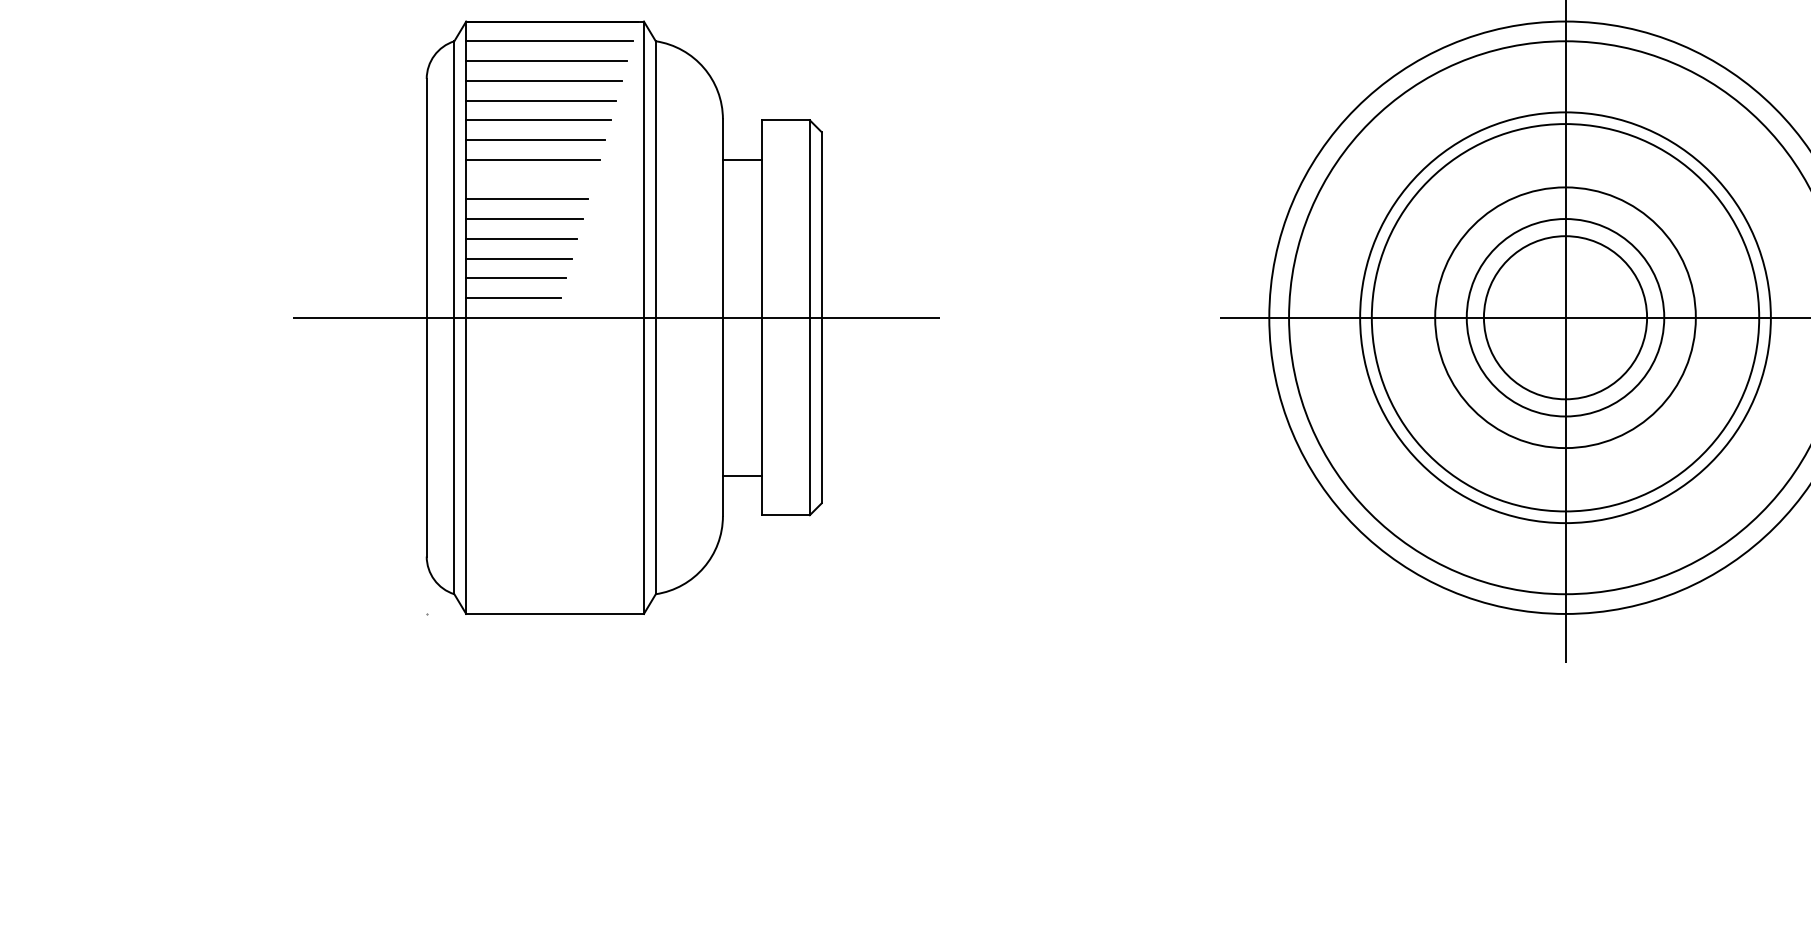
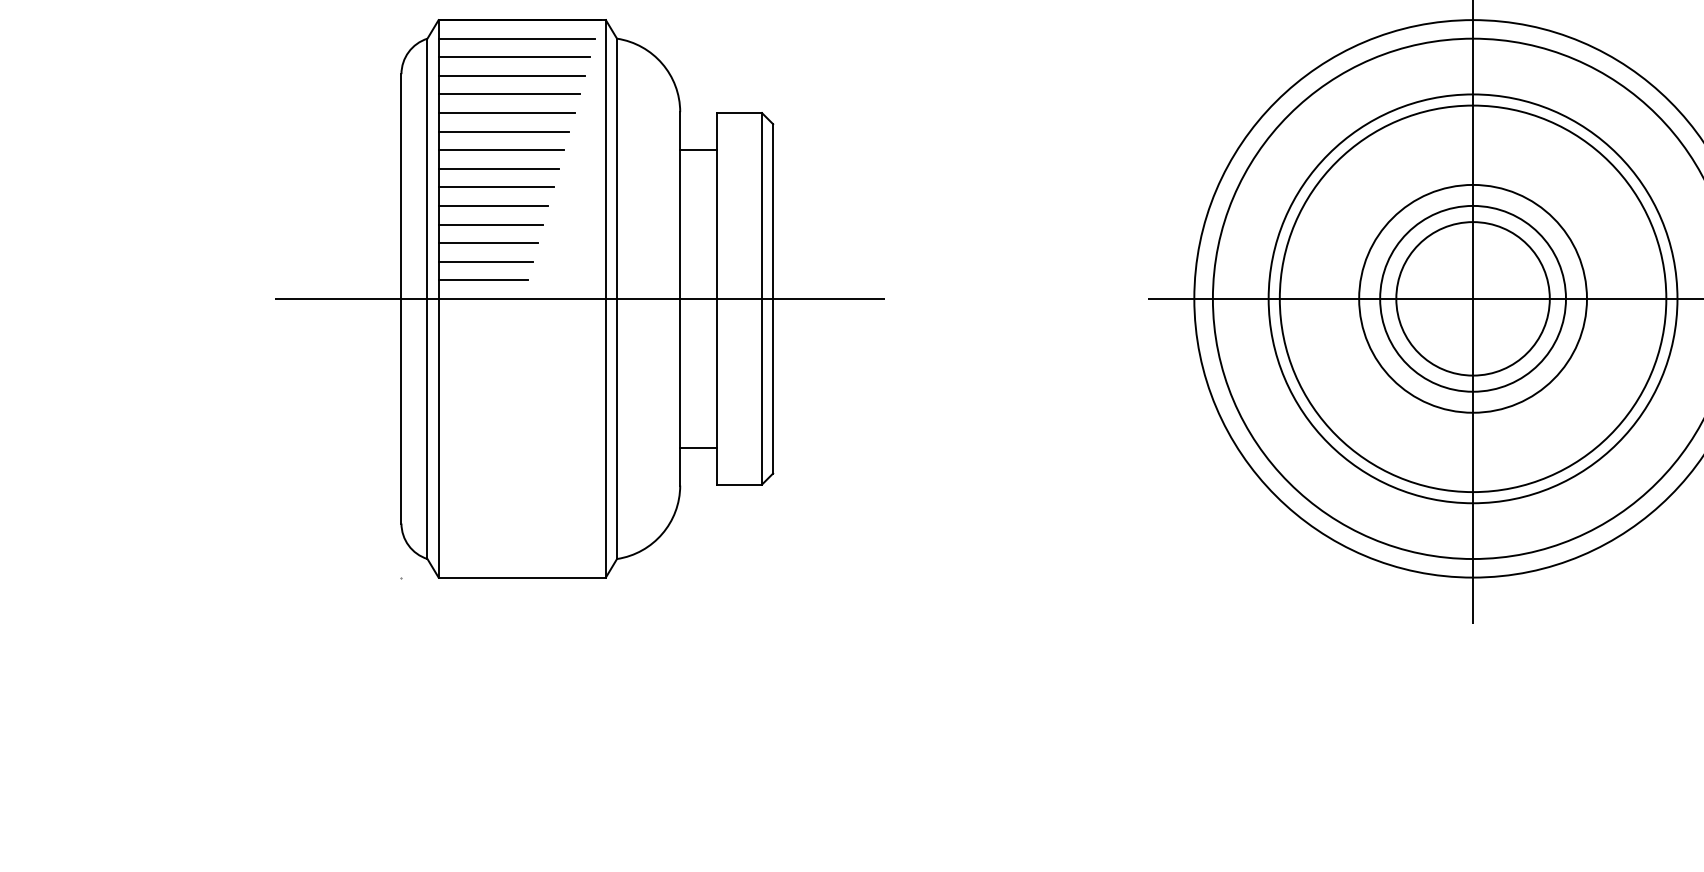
line: (529, 179) -> (498, 168), added
circle: (1565, 317) -> (1473, 298), size x0.62
circle: (1565, 317) -> (1473, 298), size x1.67

